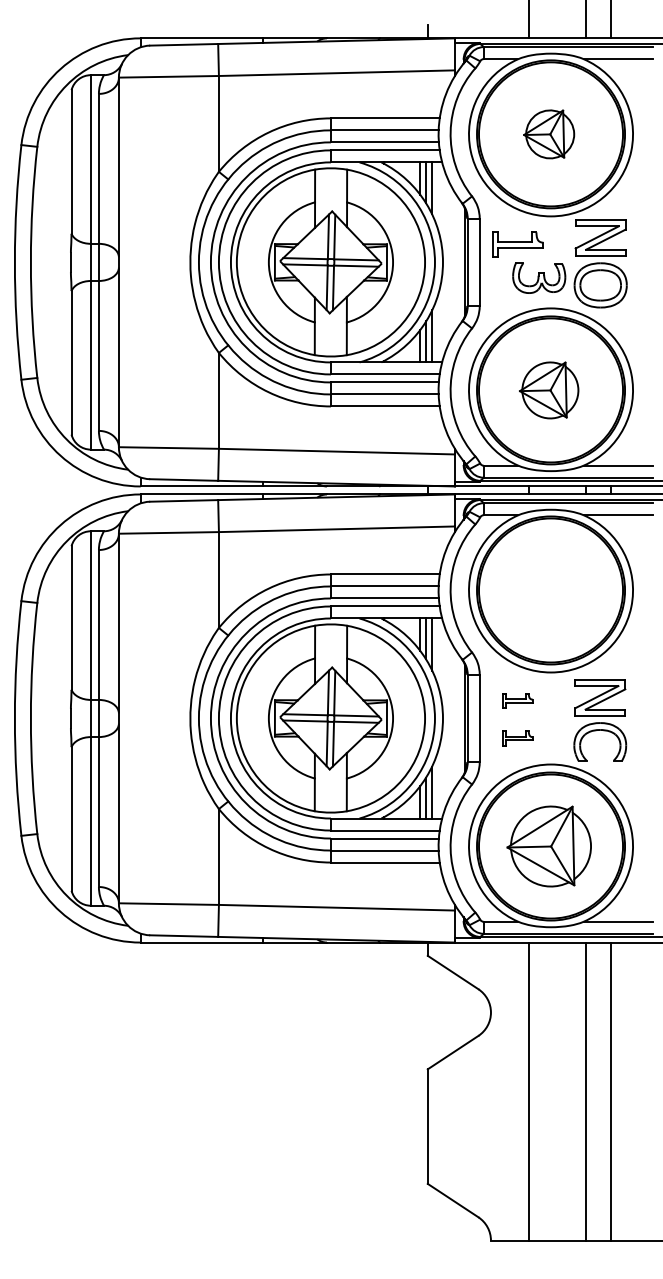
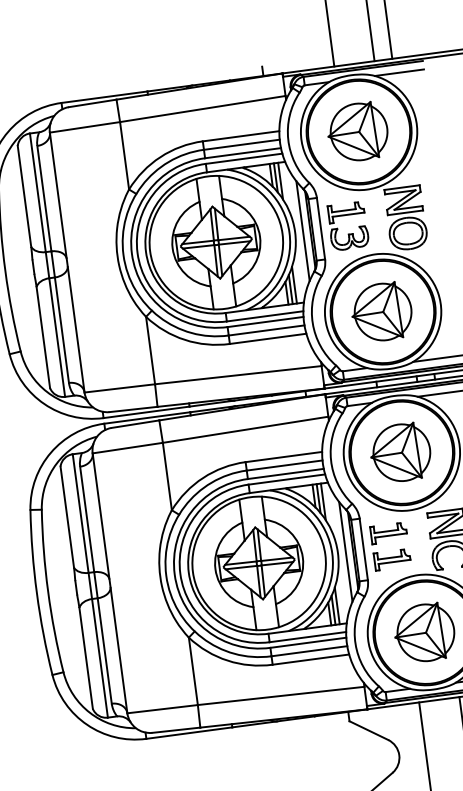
part: (548, 134) -> (357, 132), size x1.67
line: (454, 262) -> (303, 231), added
part: (539, 277) -> (349, 237), moved
part: (548, 390) -> (381, 312), size x1.43
part: (548, 590) -> (400, 452), added
part: (517, 700) -> (388, 533), size x1.67
line: (454, 718) -> (346, 551), added
part: (517, 738) -> (392, 559), size x1.67

